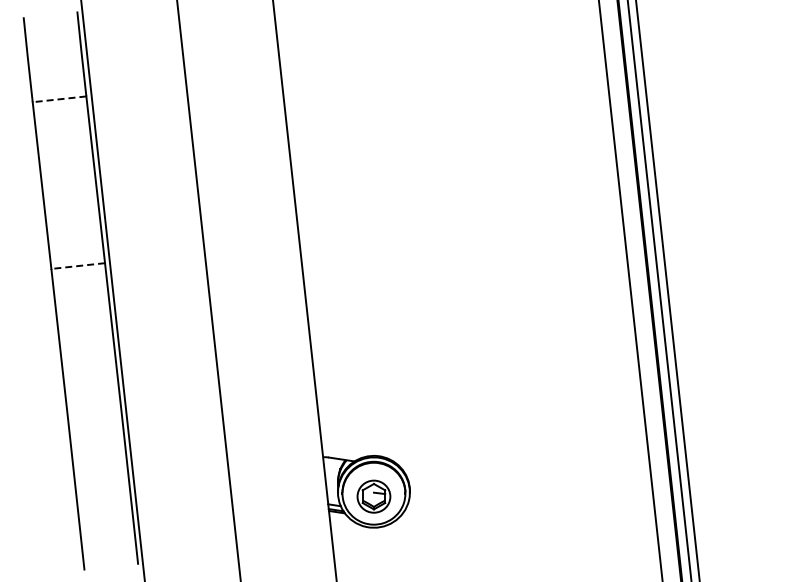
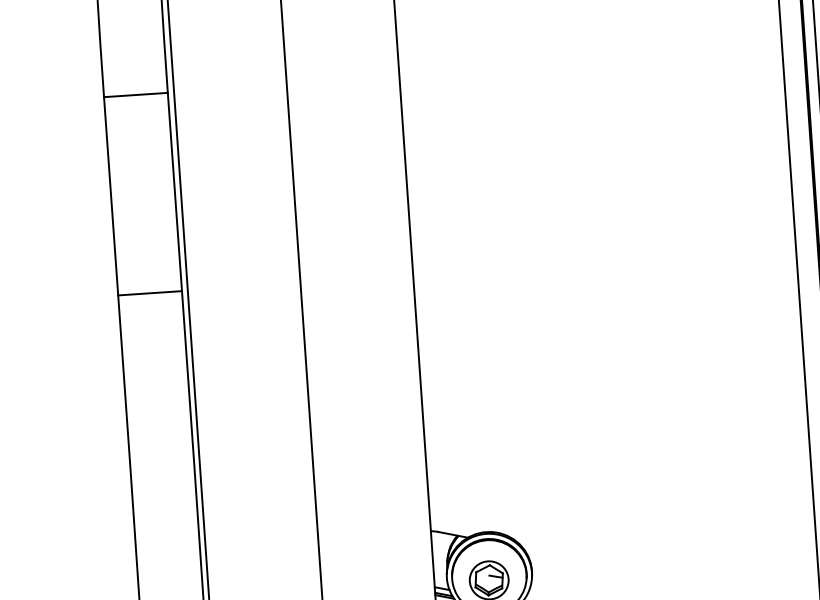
line: (59, 99) -> (135, 95), dashed -> solid
line: (78, 266) -> (150, 293), dashed -> solid

